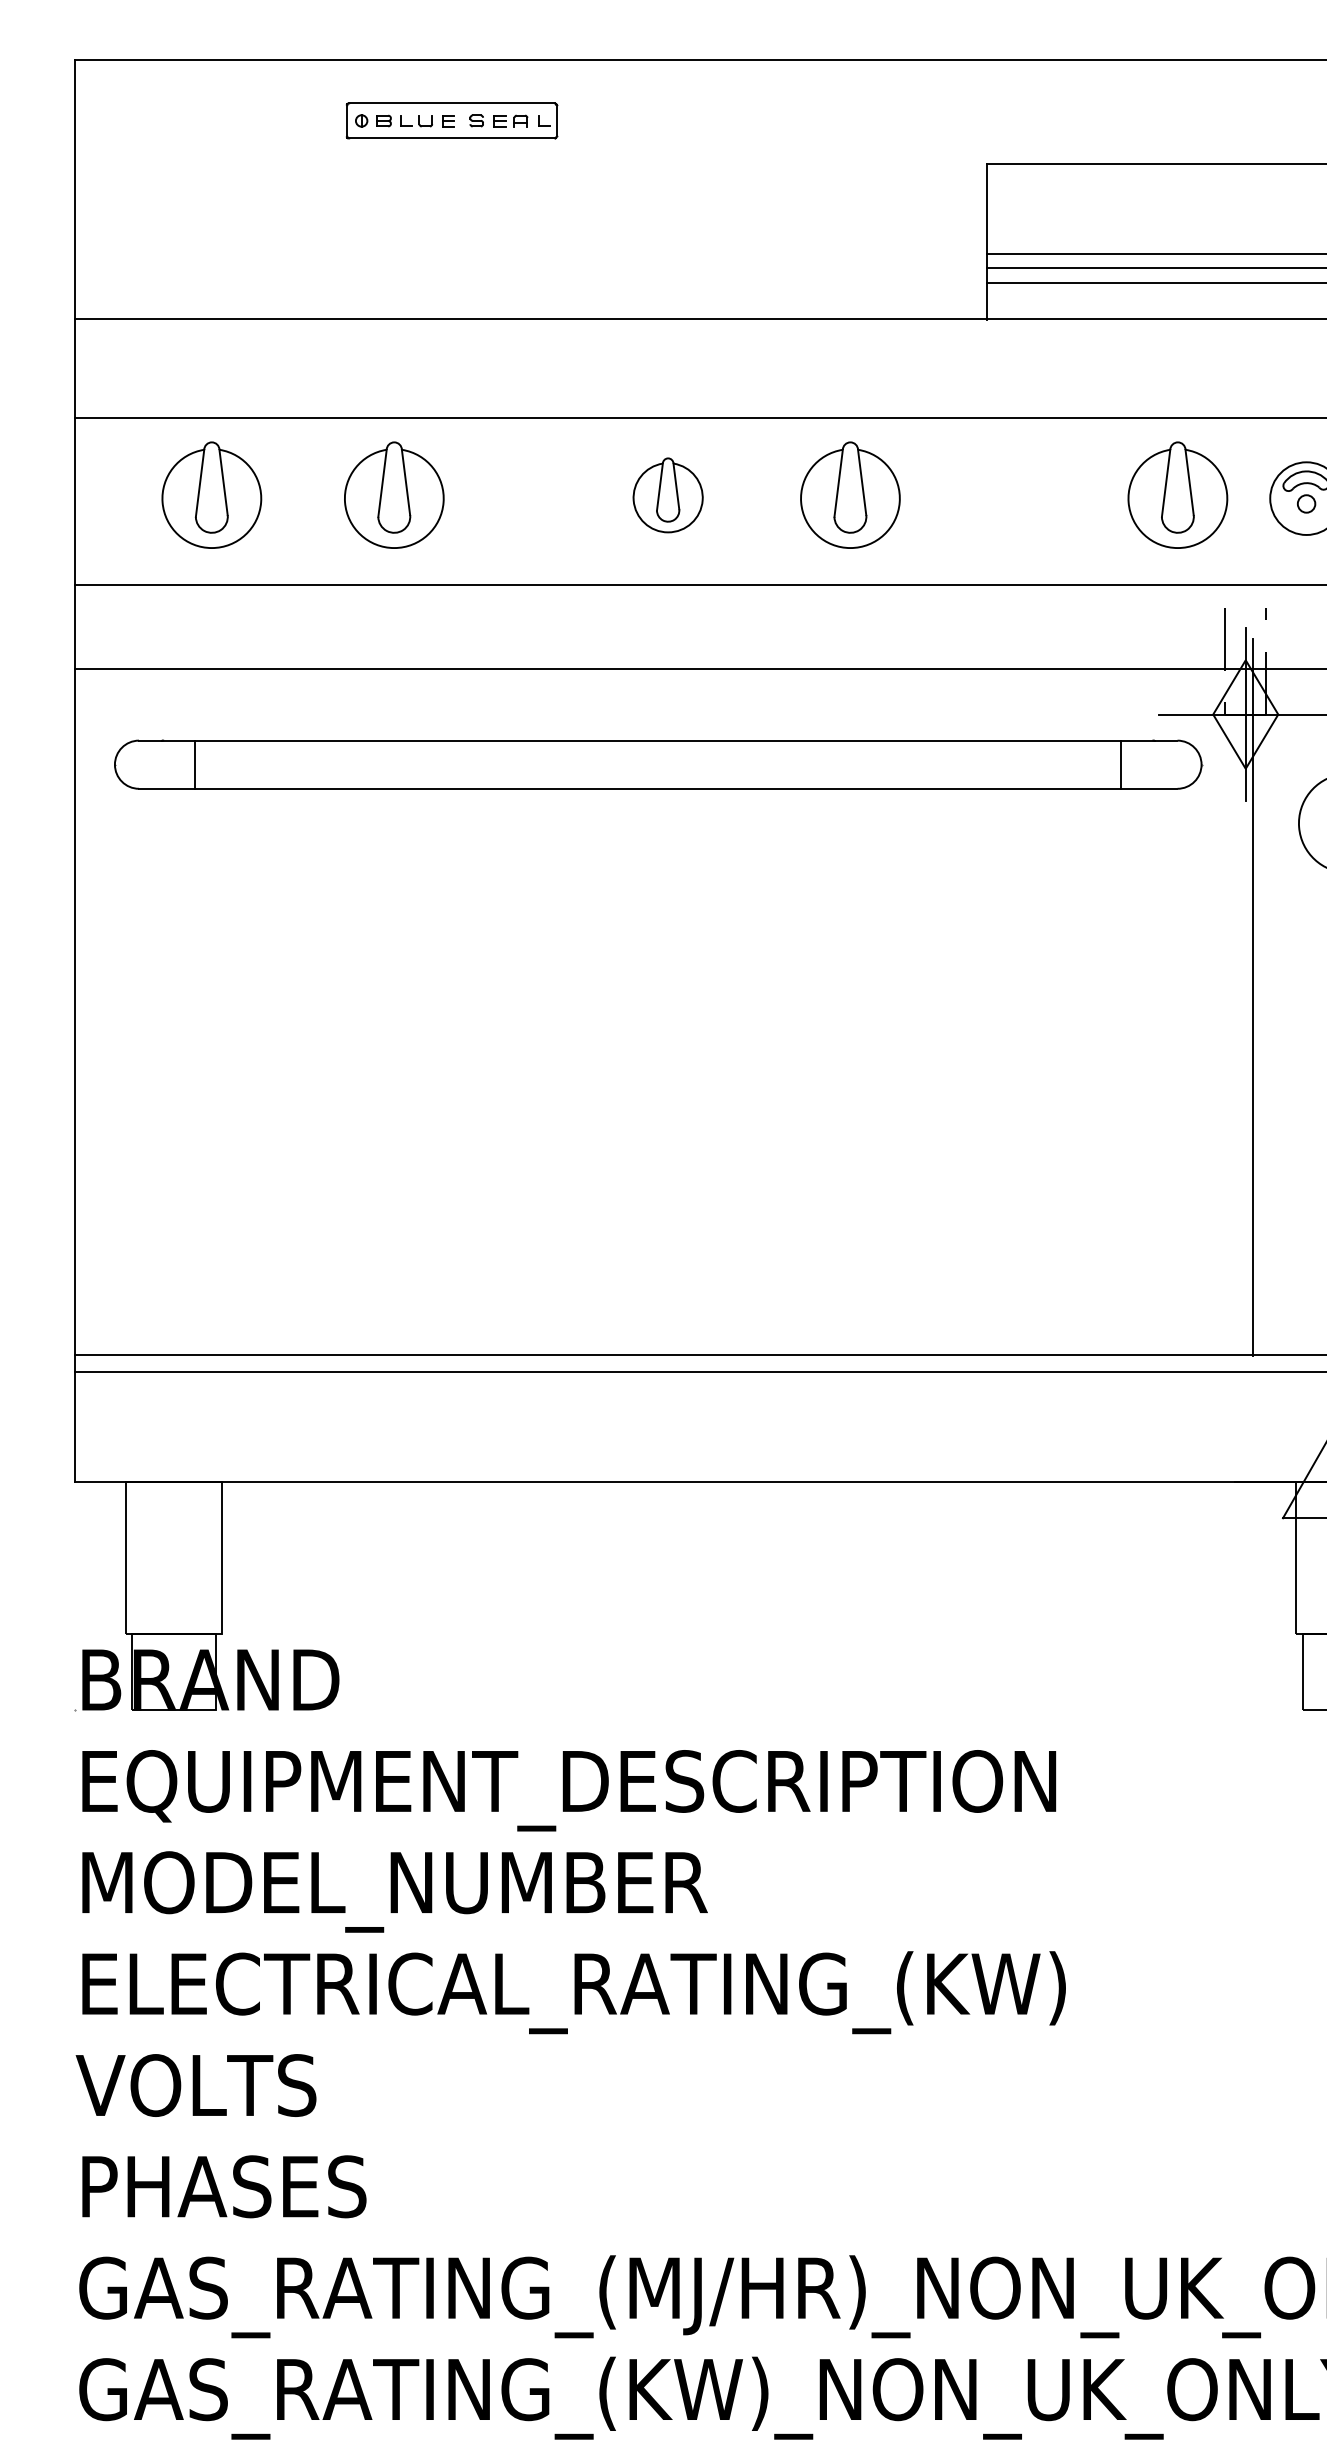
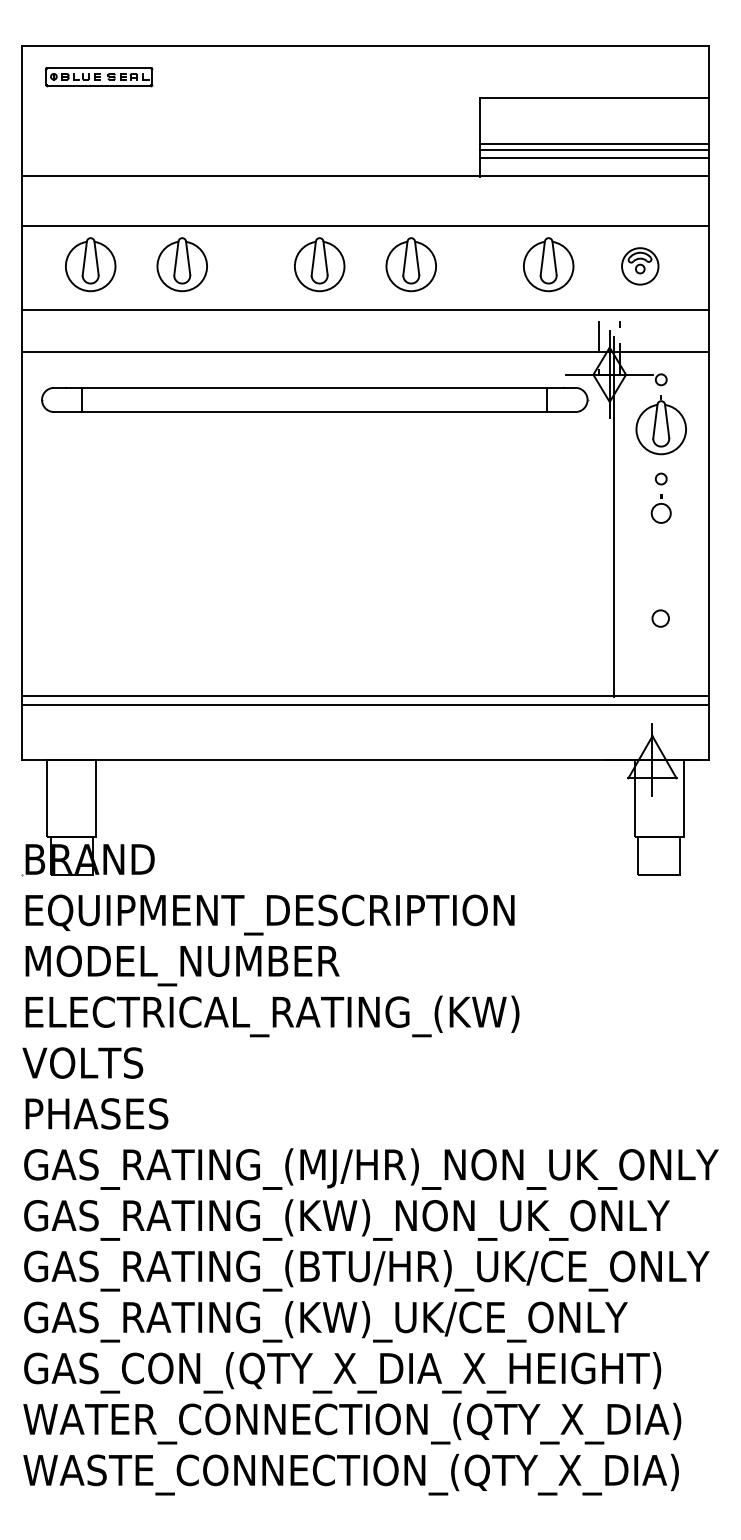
part: (452, 122) -> (99, 77), moved
part: (667, 494) -> (319, 264), size x1.43
part: (1177, 494) -> (548, 264), moved

